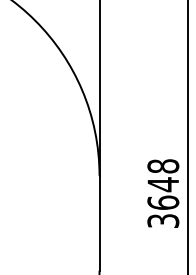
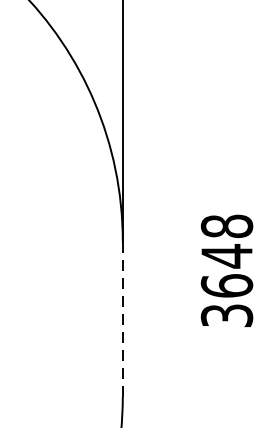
line: (99, 223) -> (122, 319), solid -> dashed

